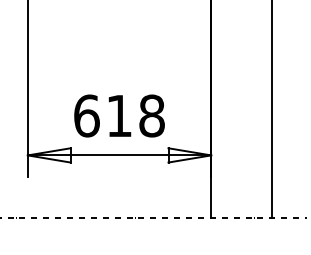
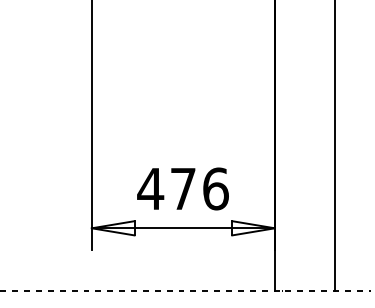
text: (118, 115) -> (182, 188), 618 -> 476

